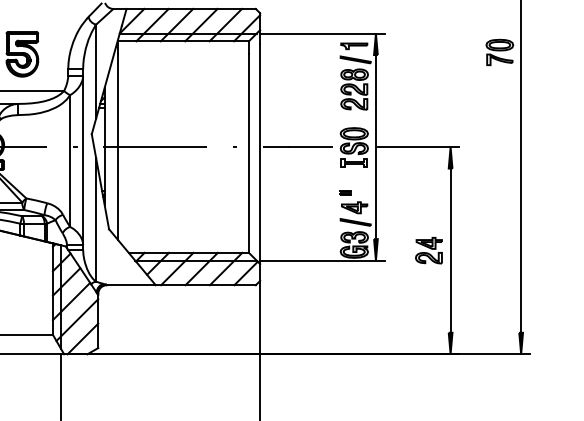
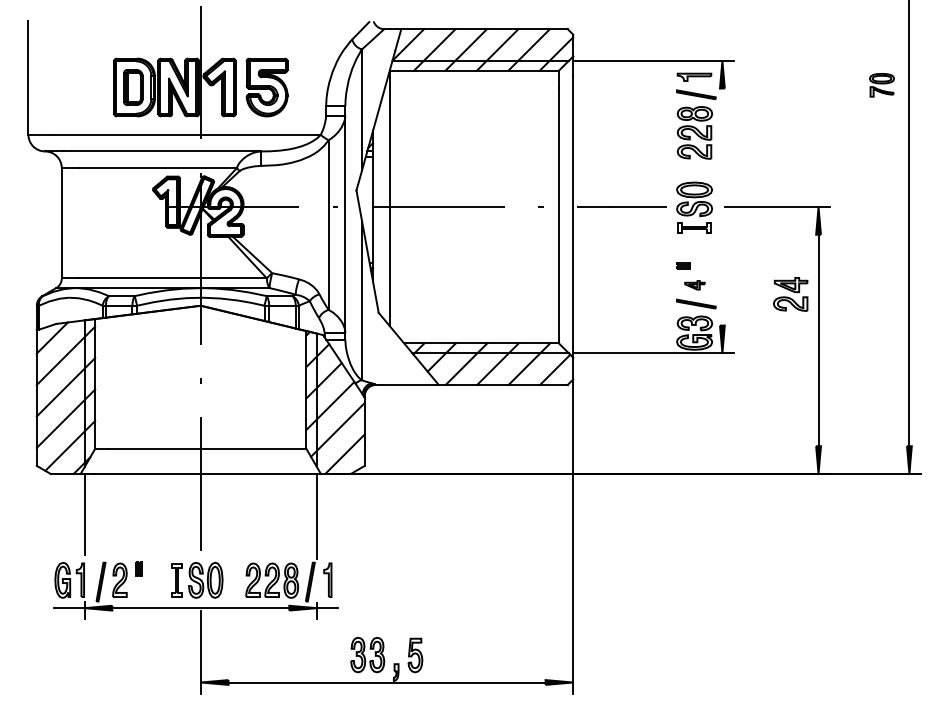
part: (499, 52) -> (881, 85), size x0.7
line: (376, 146) -> (722, 206), removed
part: (354, 207) -> (694, 285), size x0.6
part: (428, 250) -> (790, 294), moved

